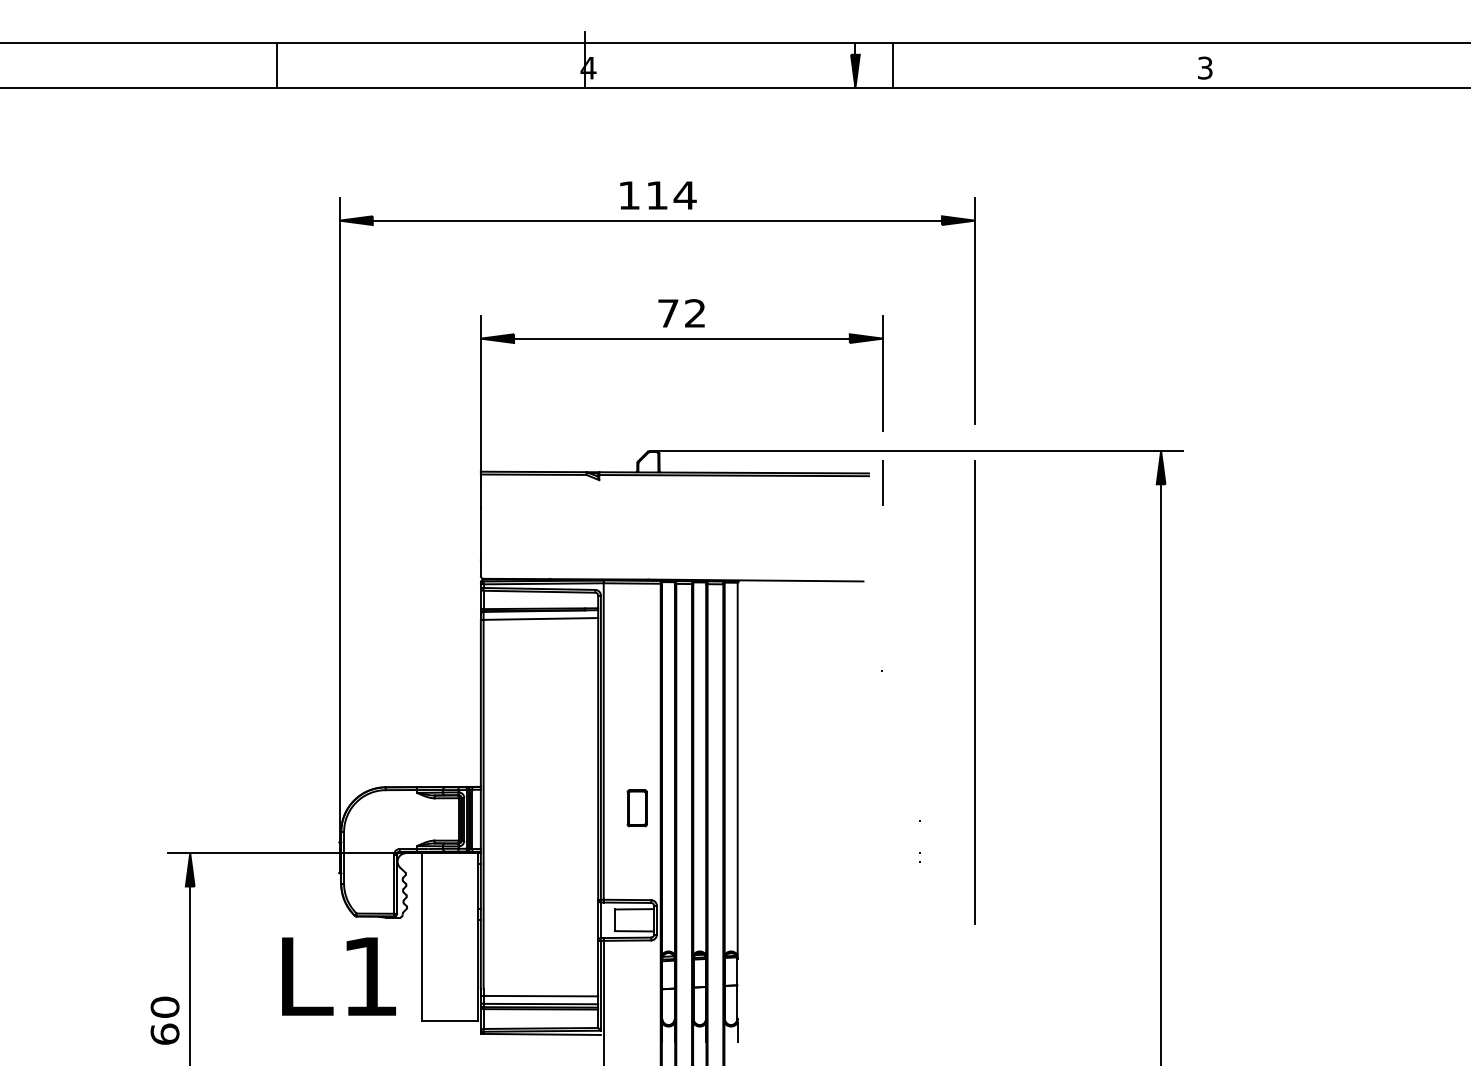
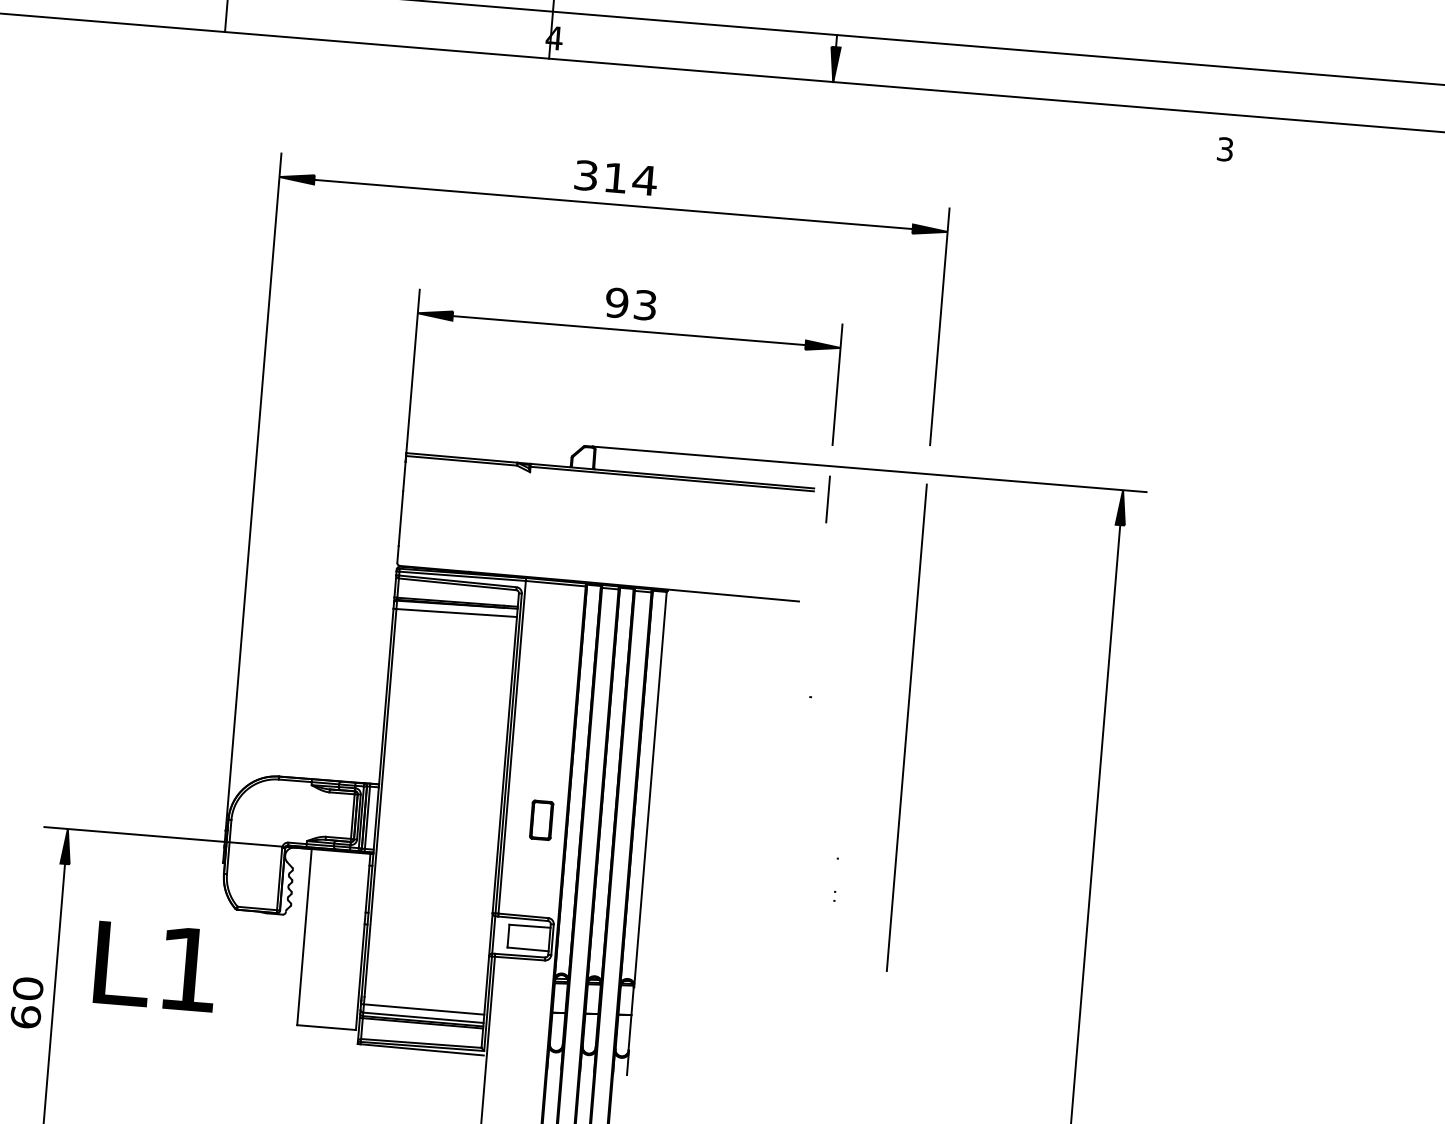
line: (893, 65) -> (875, 61), removed
text: (1205, 67) -> (1225, 148), moved
text: (628, 195) -> (585, 175), 114 -> 314
text: (681, 313) -> (630, 304), 72 -> 93
text: (339, 976) -> (156, 966), moved

